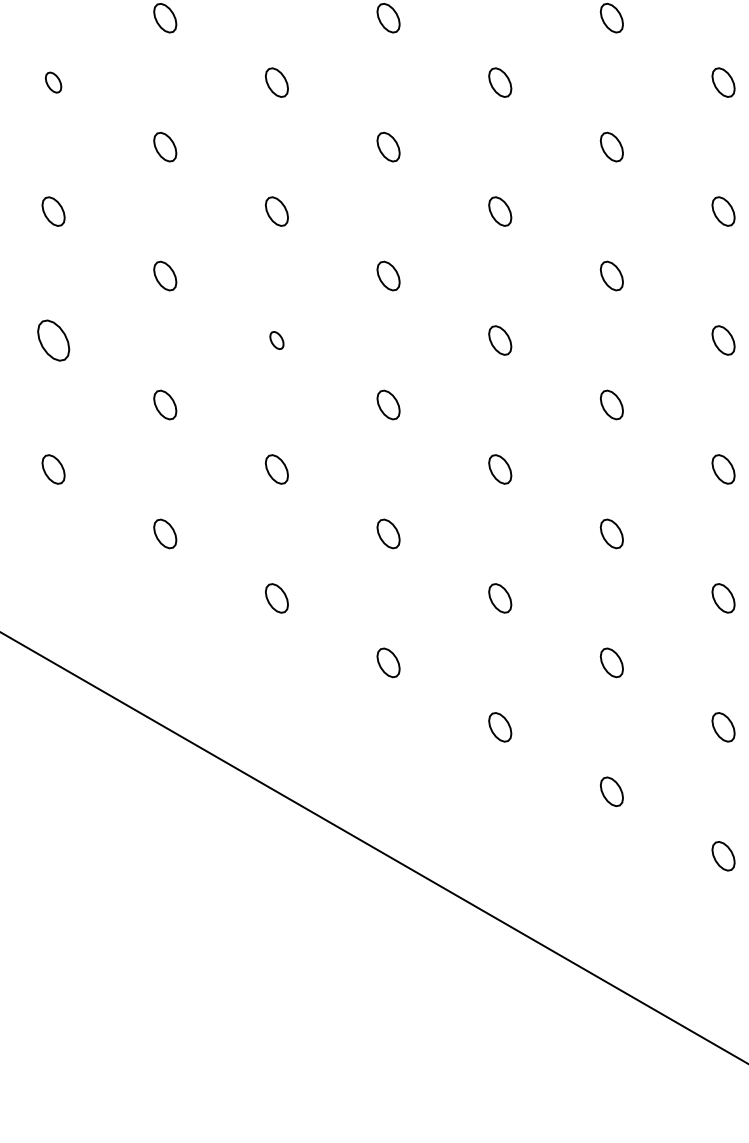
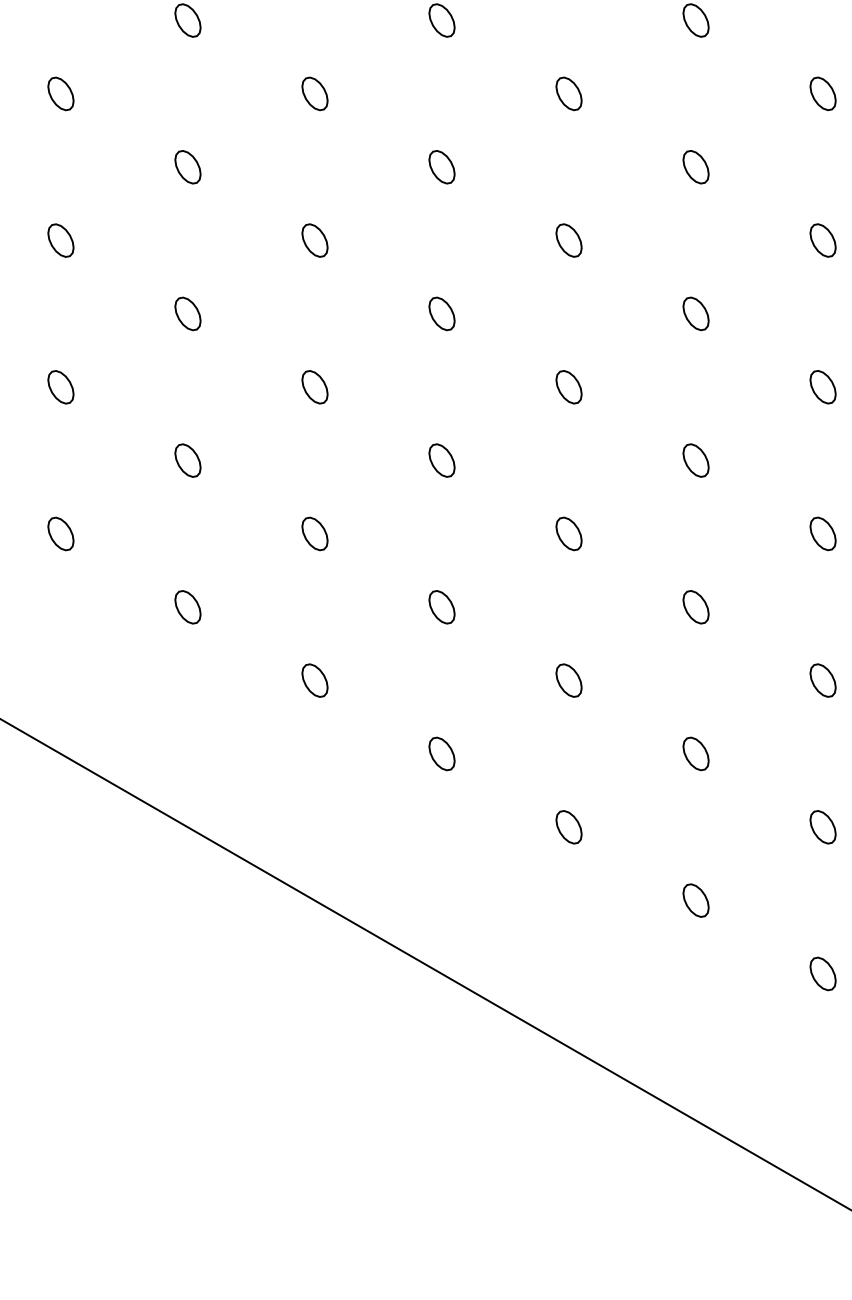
part: (53, 82) -> (60, 93), size x1.43
part: (53, 340) -> (60, 387), size x0.71
part: (276, 340) -> (314, 387), size x1.67

